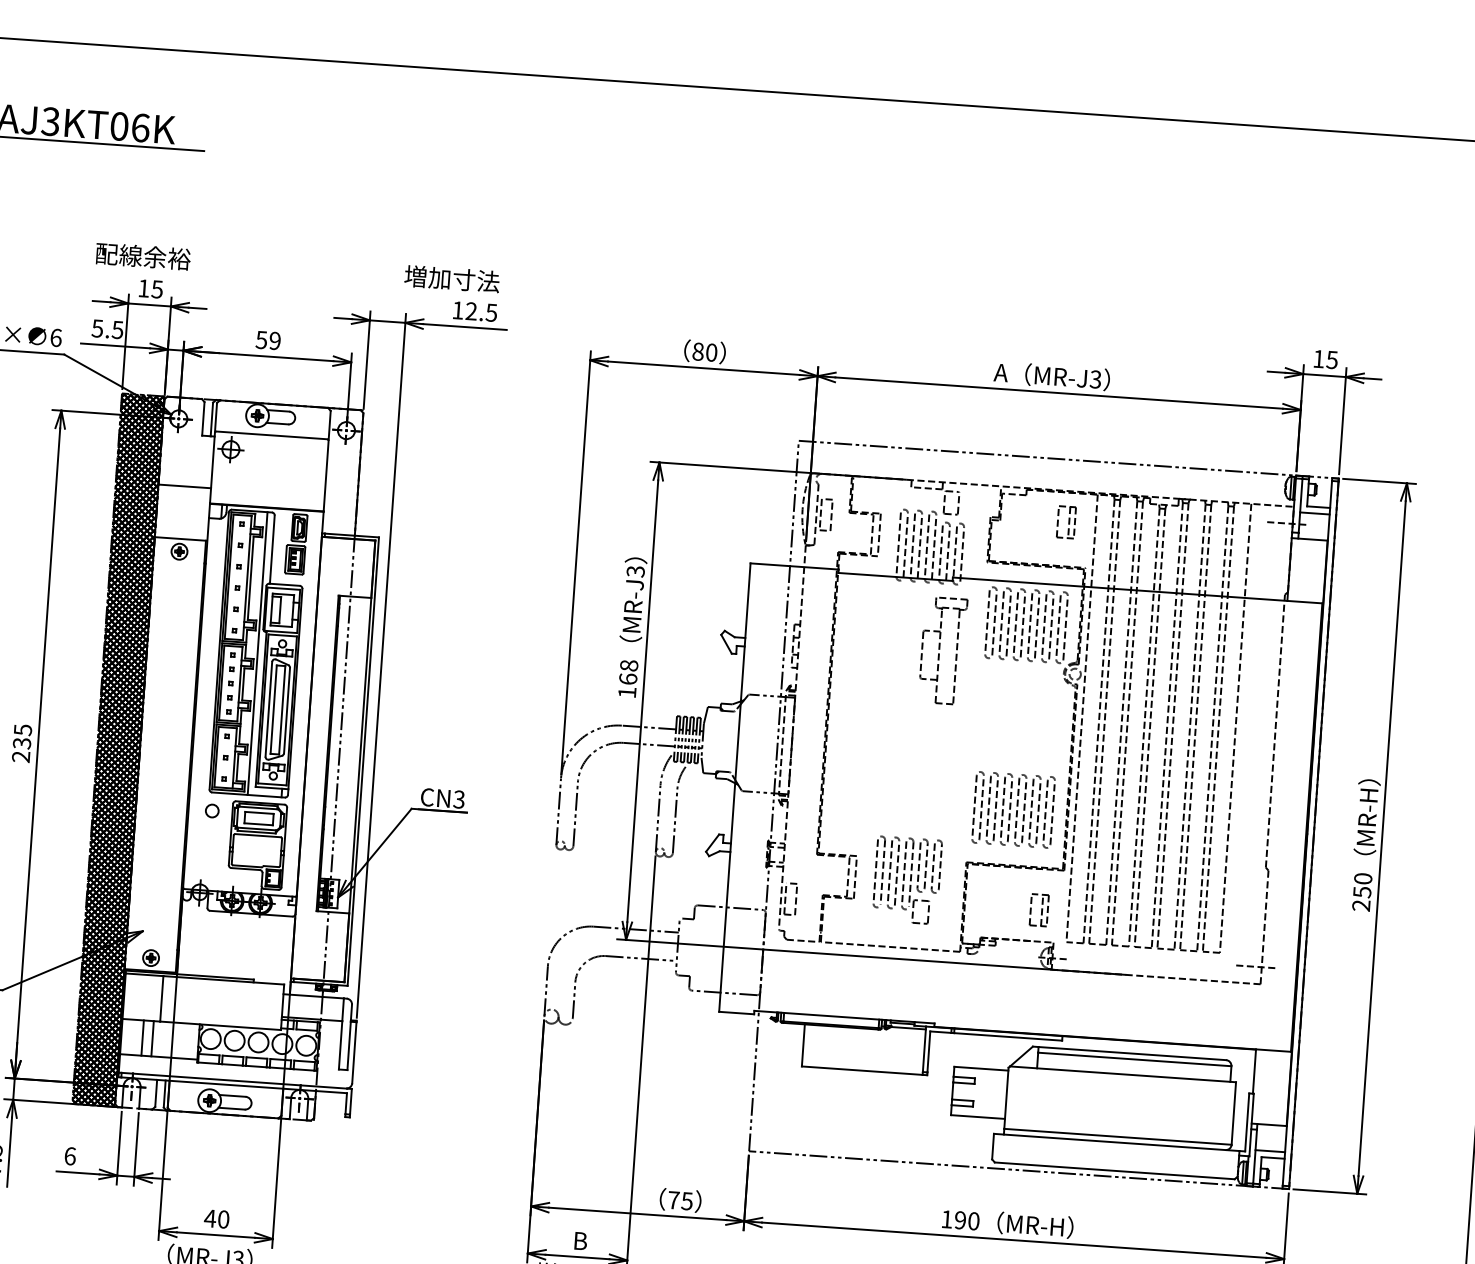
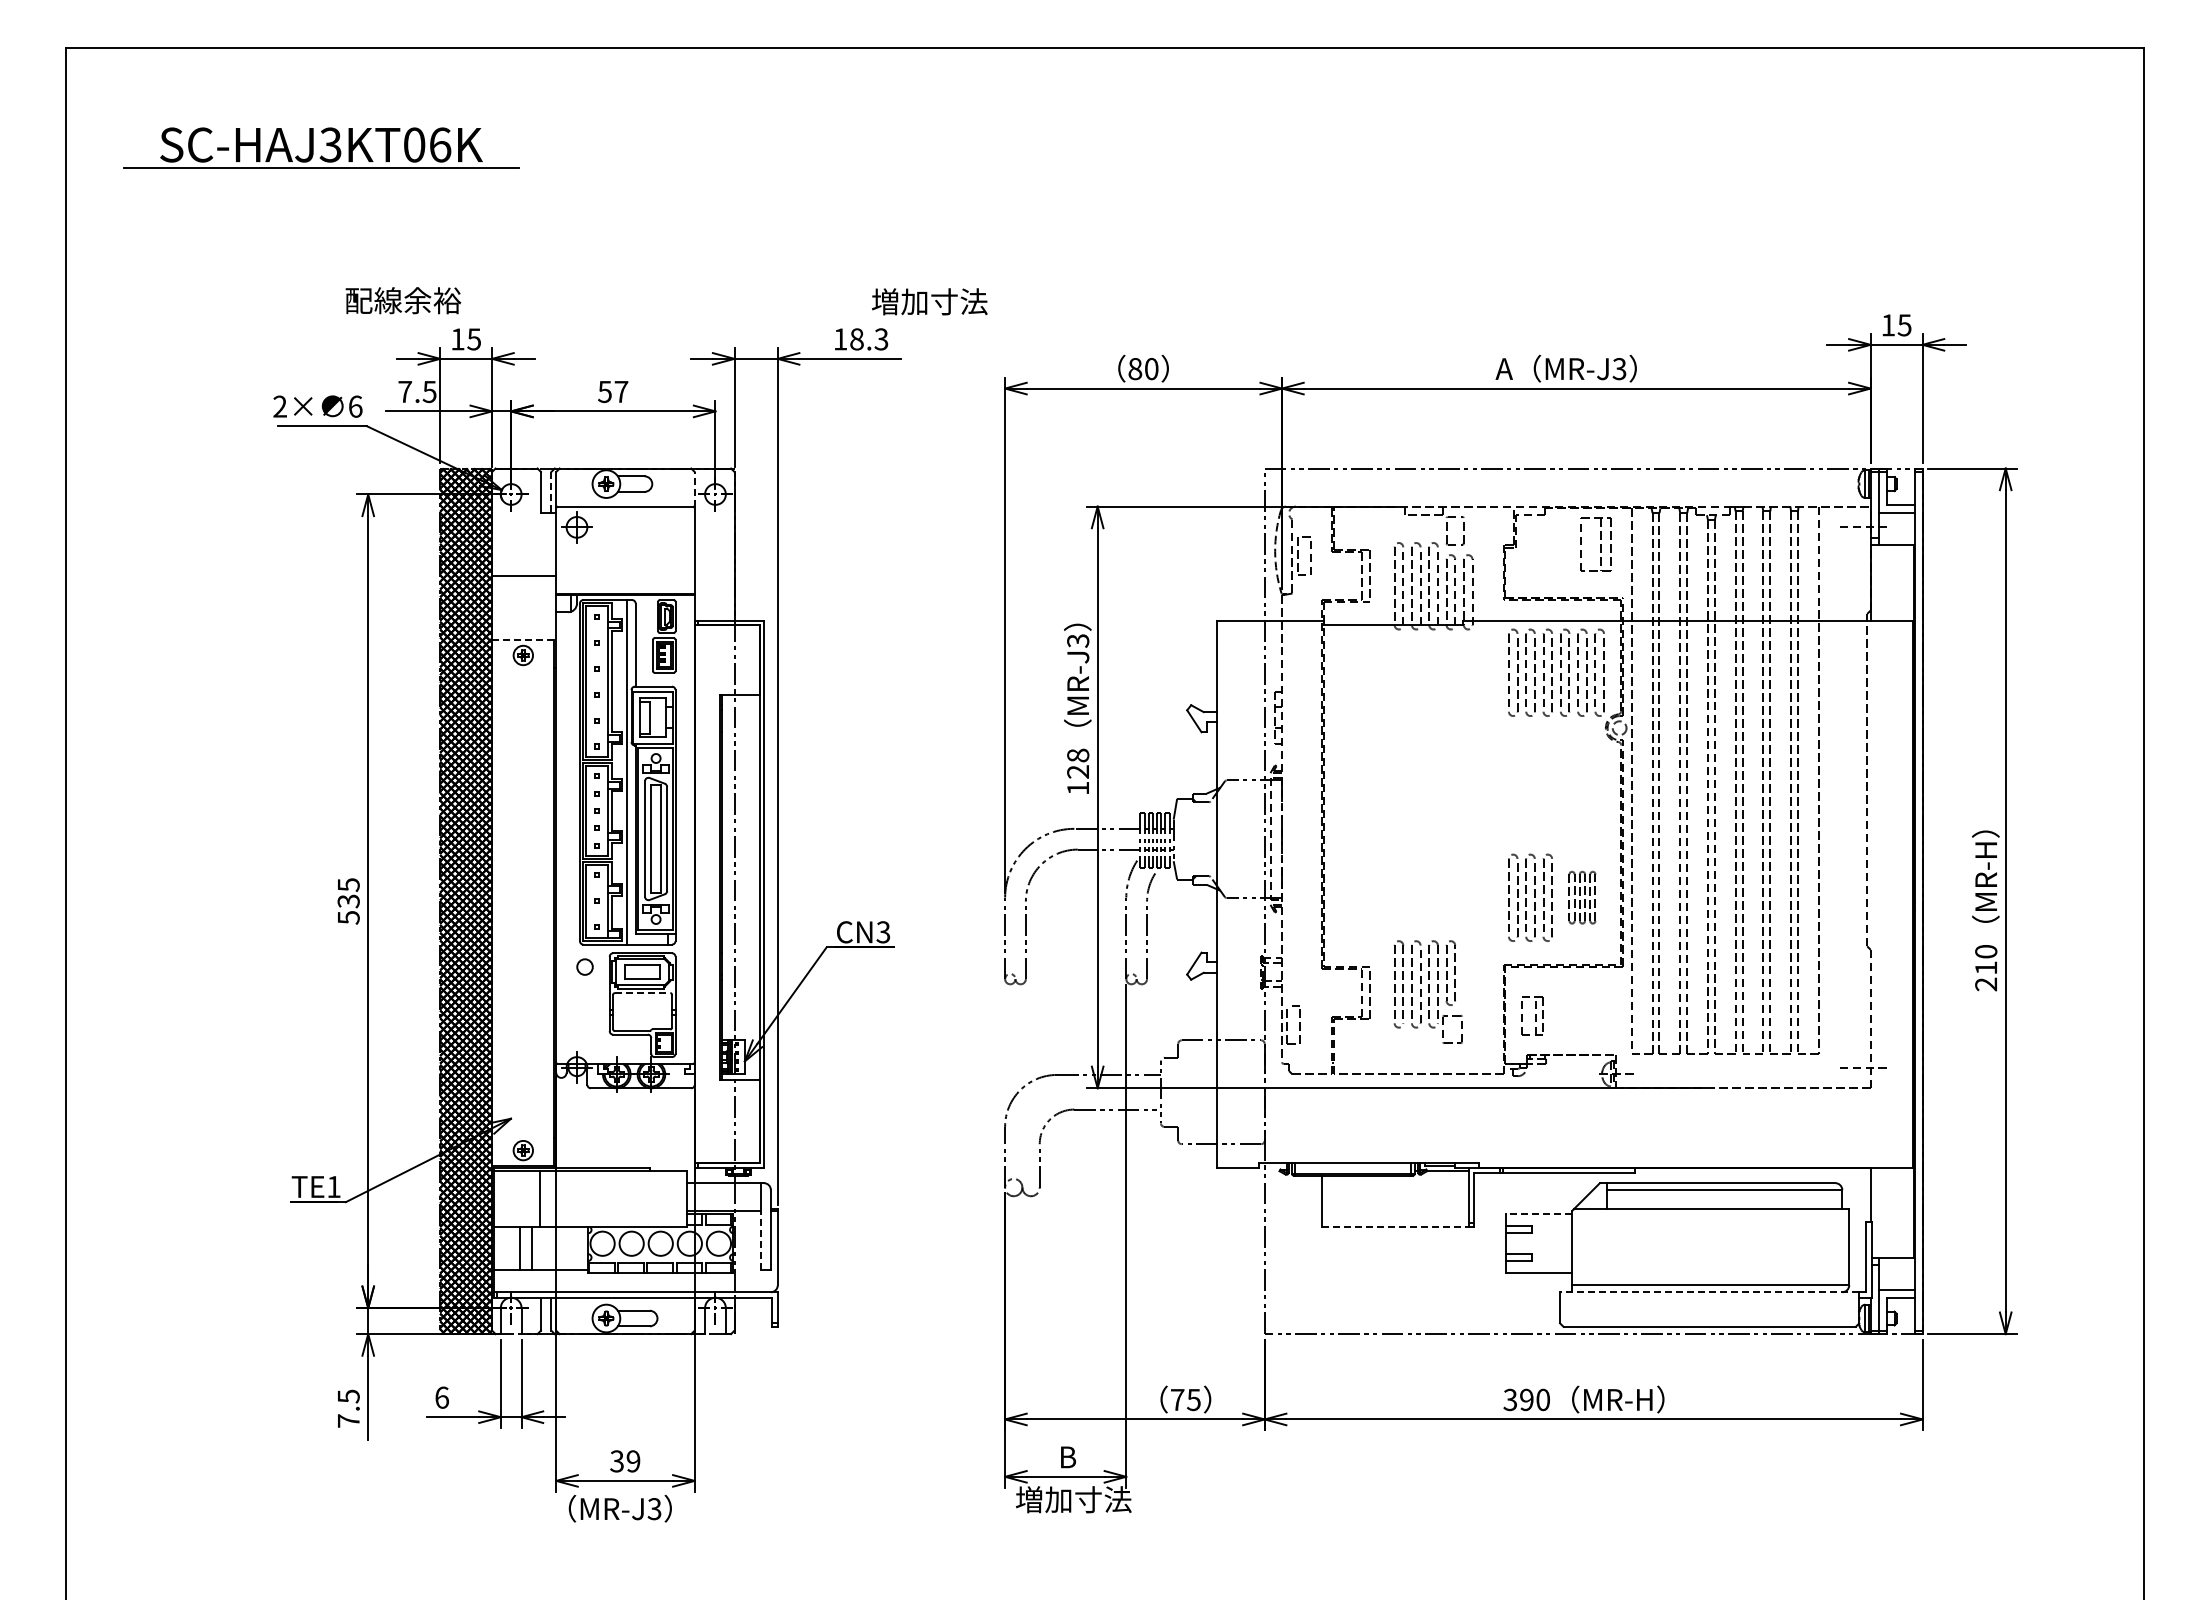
text: (143, 256) -> (403, 300), moved
text: (451, 278) -> (929, 301), moved
text: (481, 312) -> (869, 339), 12.5 -> 18.3
text: (97, 329) -> (404, 392), 5.5 -> 7.5
text: (275, 340) -> (621, 391), 59 -> 57
line: (211, 419) -> (551, 492), solid -> dashed
line: (329, 424) -> (694, 488), solid -> dashed
part: (1066, 522) -> (1596, 544), size x1.4
line: (180, 538) -> (523, 639), solid -> dashed
part: (943, 650) -> (1457, 710), removed
text: (628, 678) -> (1078, 771), 168 -> 128
text: (20, 756) -> (348, 917), 235 -> 535
part: (1034, 811) -> (1582, 897), size x0.6
line: (257, 836) -> (642, 993), solid -> dashed
part: (937, 866) -> (1468, 972), removed
text: (1362, 892) -> (1986, 968), 250 -> 210
part: (1039, 909) -> (1532, 1015), moved
line: (340, 1044) -> (760, 1239), solid -> dashed
line: (981, 1068) -> (1539, 1214), solid -> dashed
line: (862, 1070) -> (1395, 1226), solid -> dashed
line: (1116, 1142) -> (1709, 1292), solid -> dashed
text: (216, 1219) -> (624, 1461), 40 -> 39
text: (946, 1219) -> (1509, 1399), 190 -> 390

